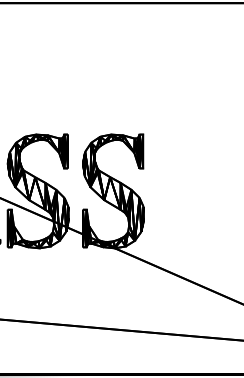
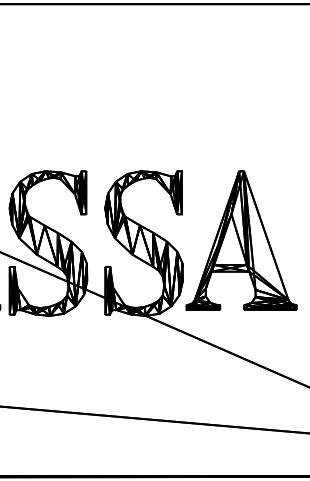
part: (189, 189) -> (241, 240), added

